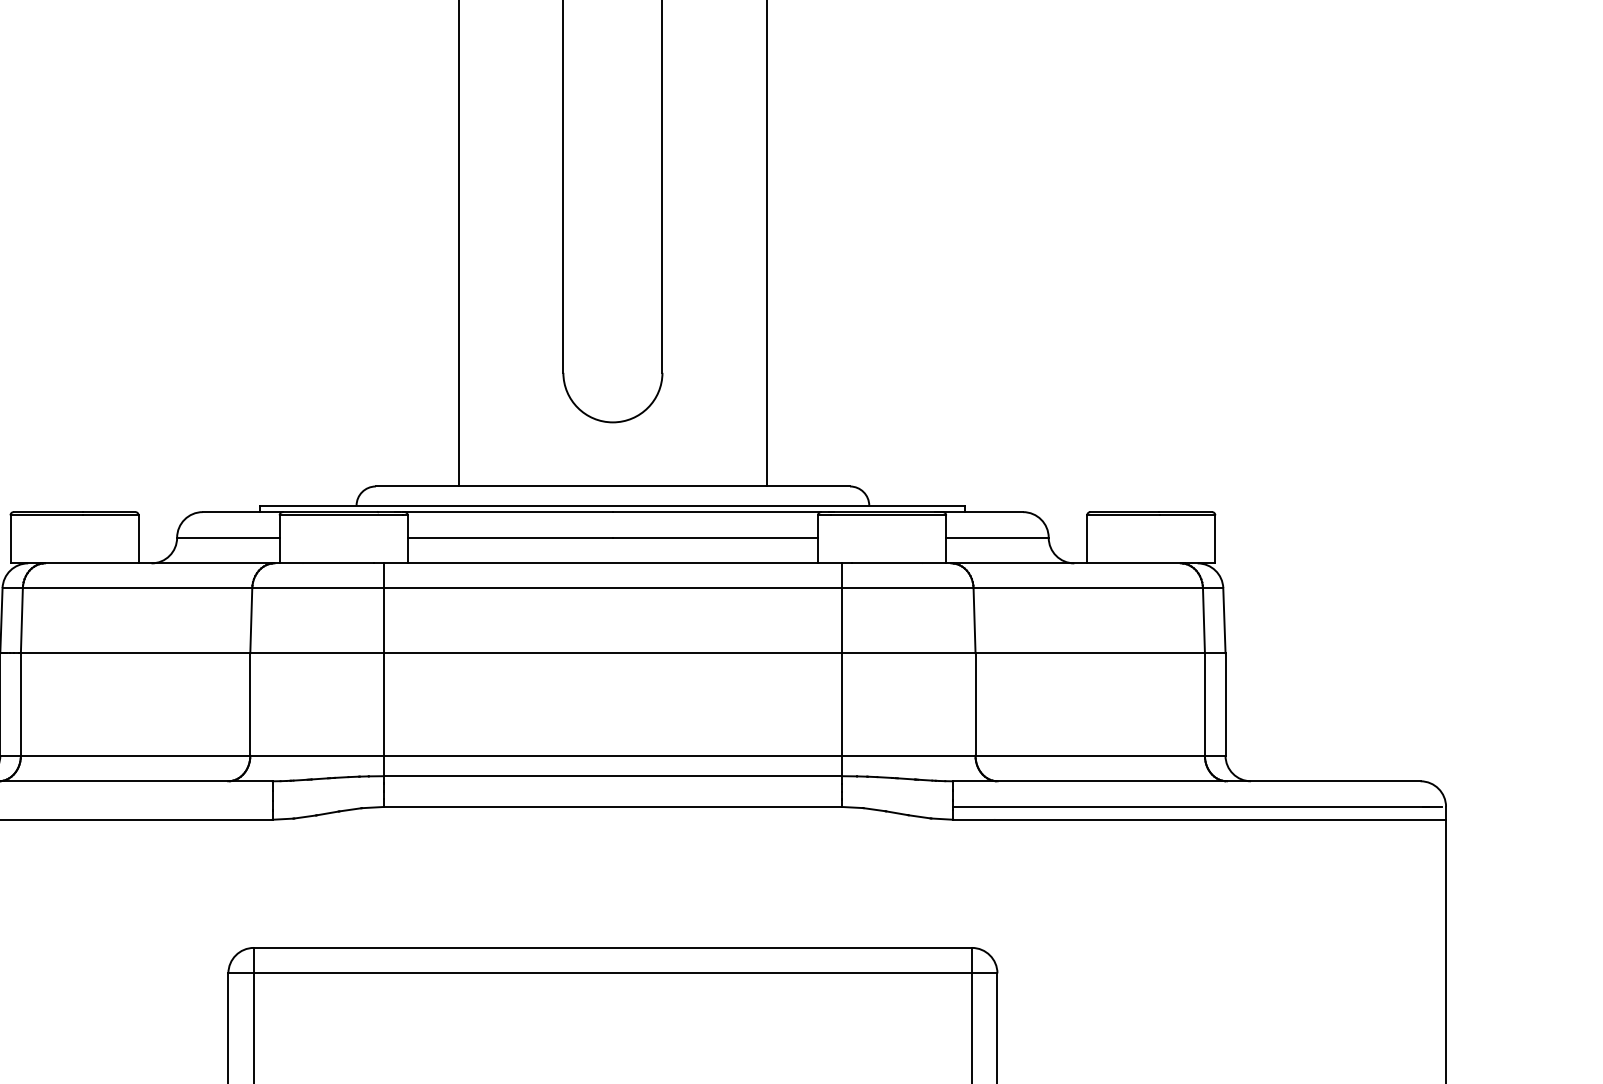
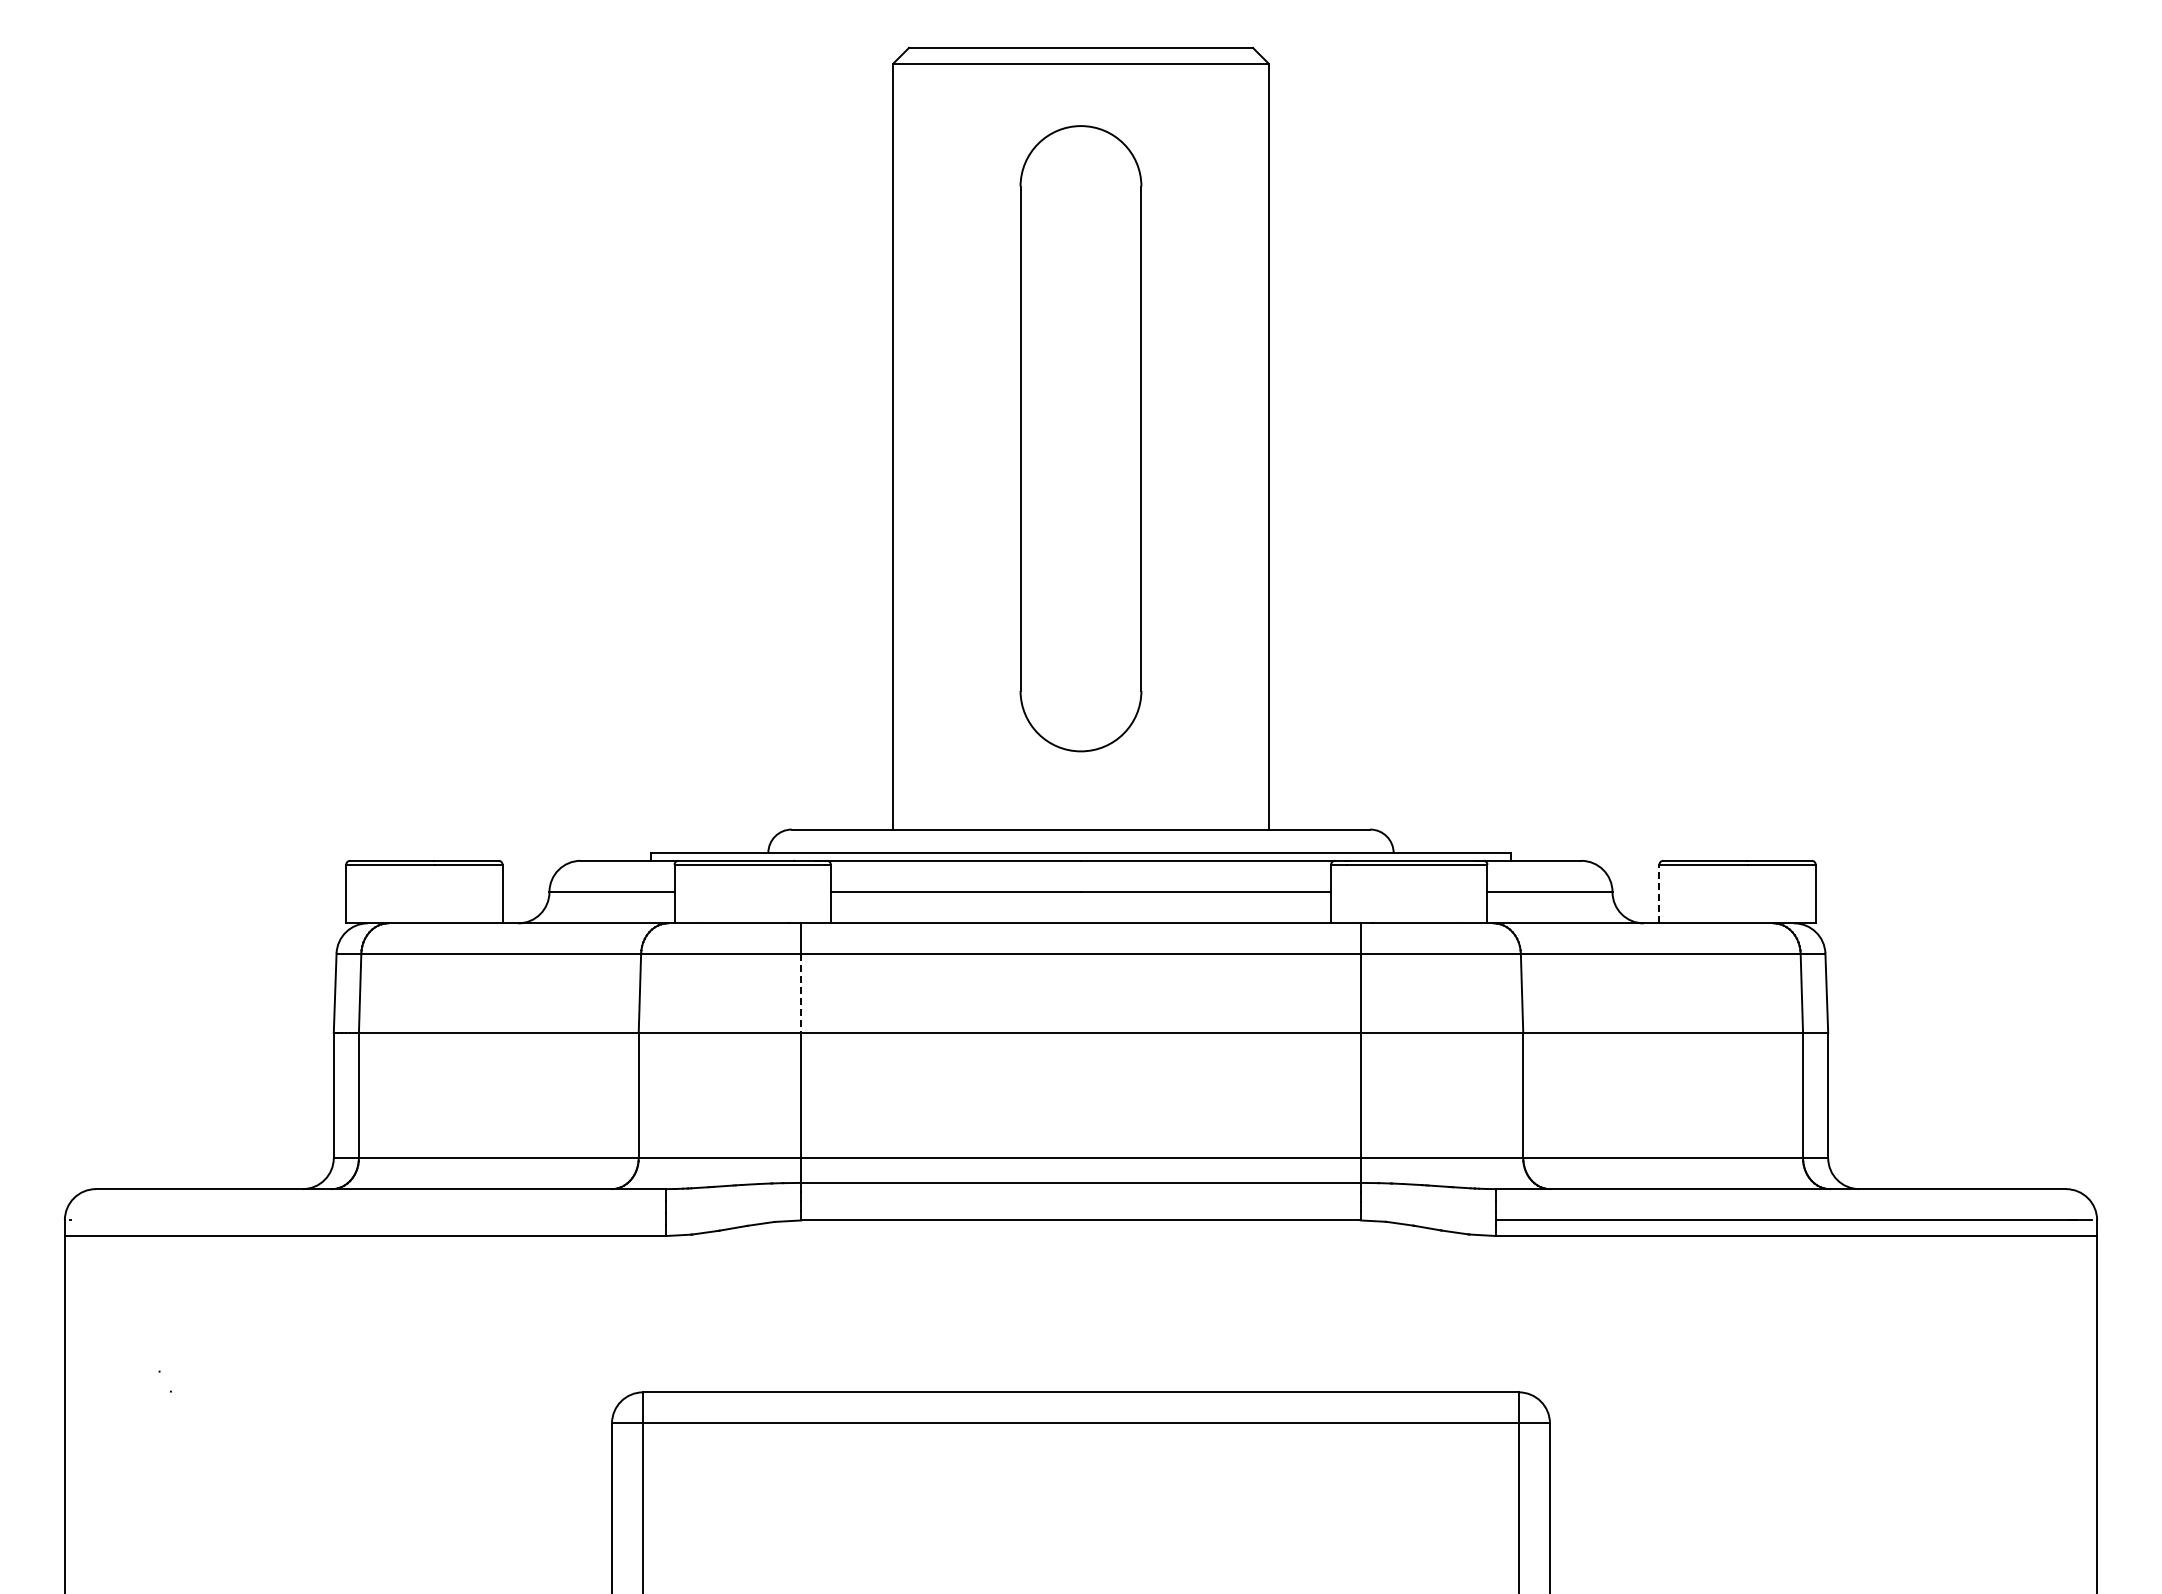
line: (1087, 538) -> (1659, 893), solid -> dashed
line: (383, 620) -> (801, 993), solid -> dashed

